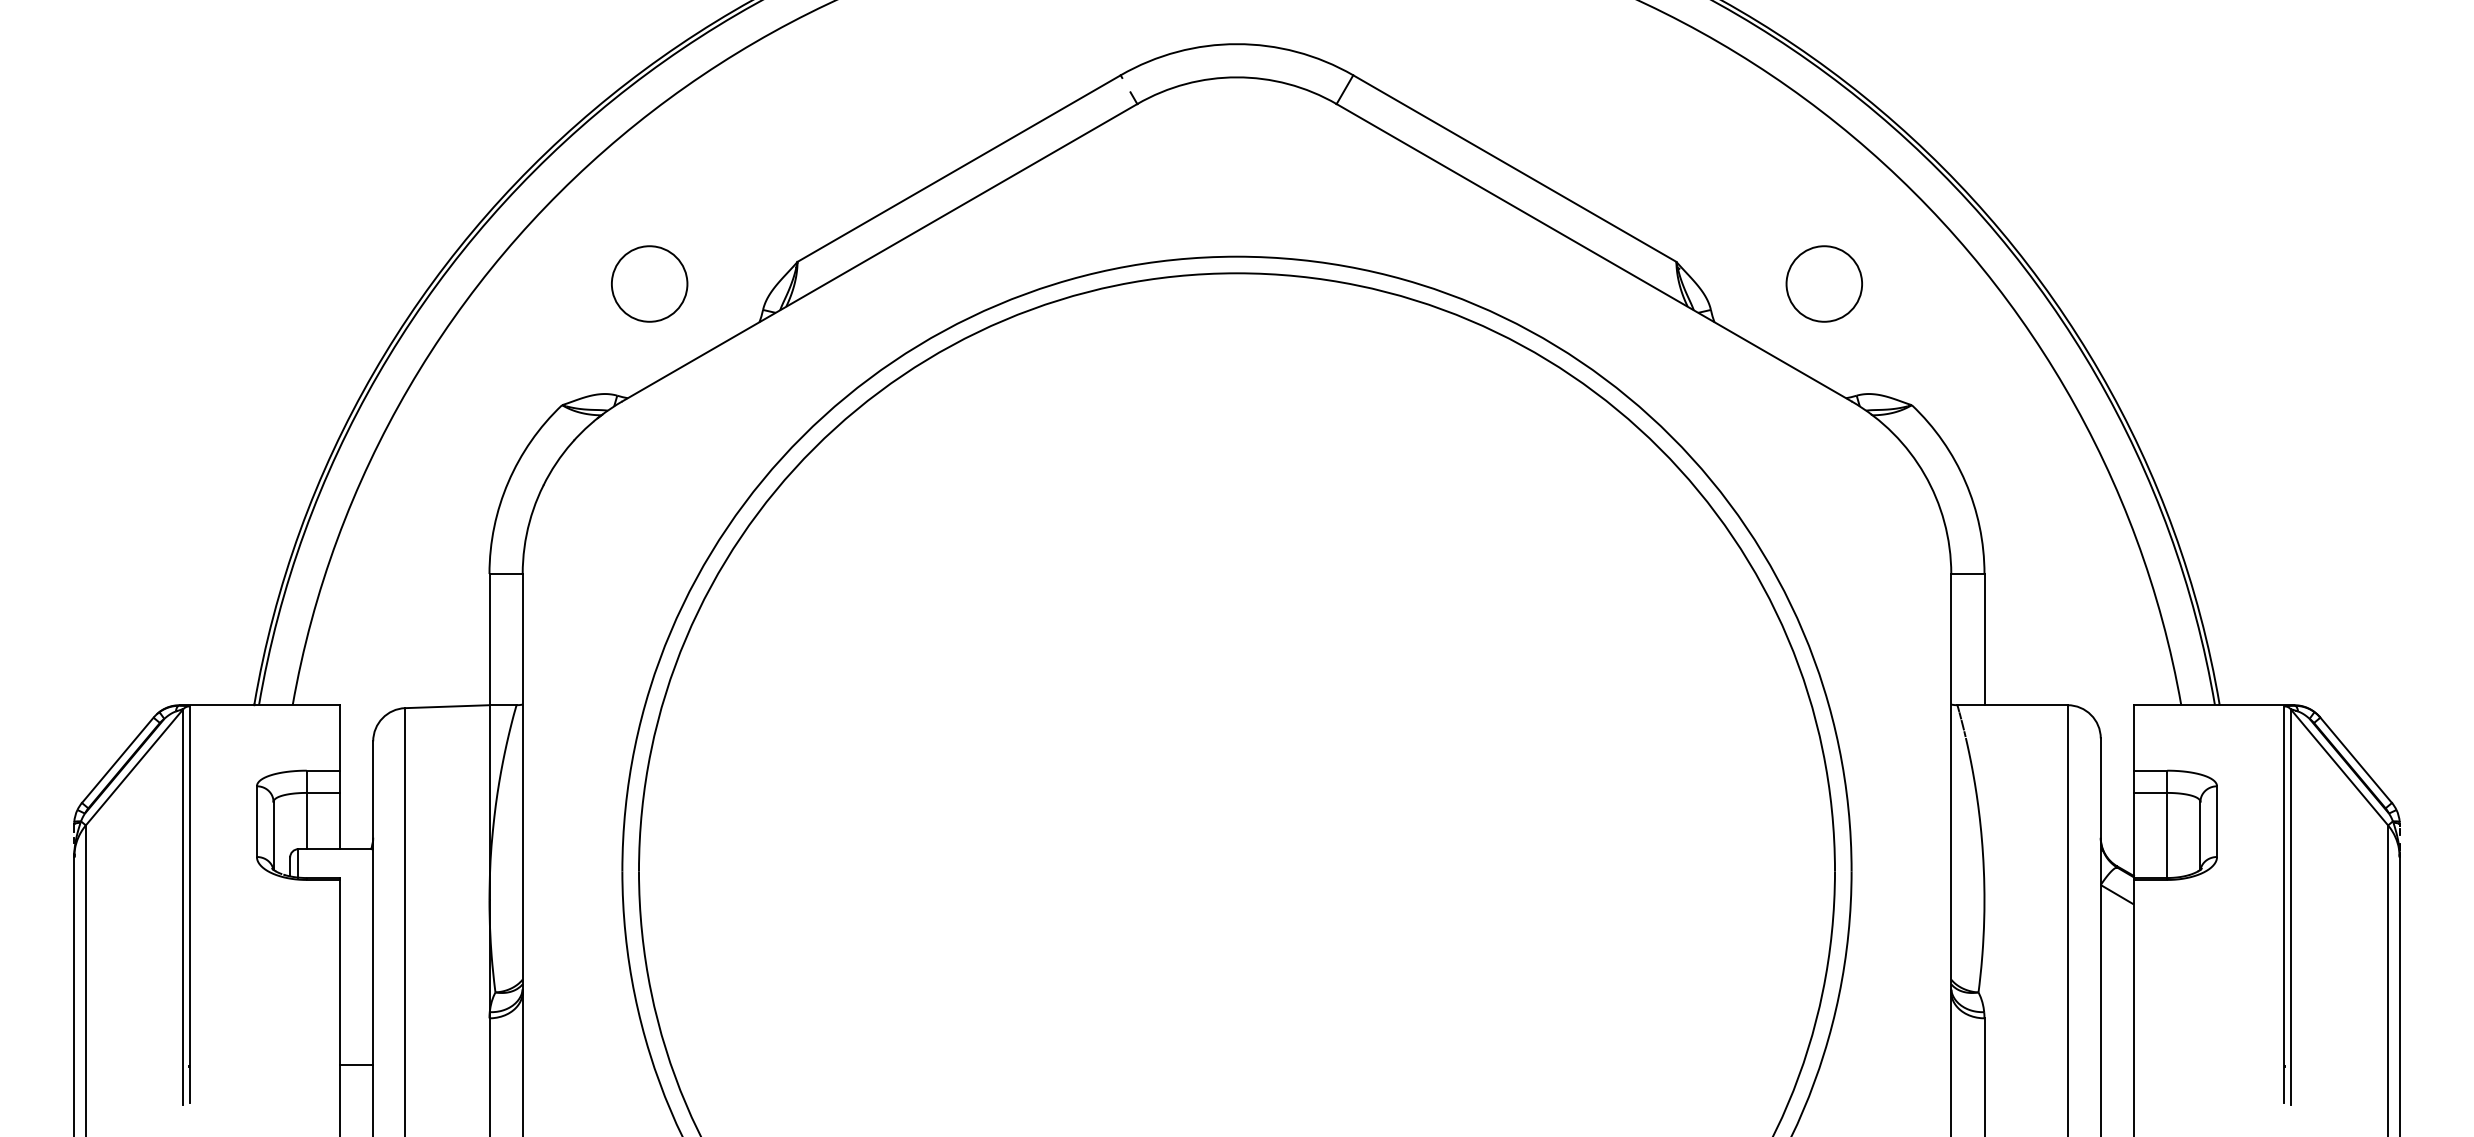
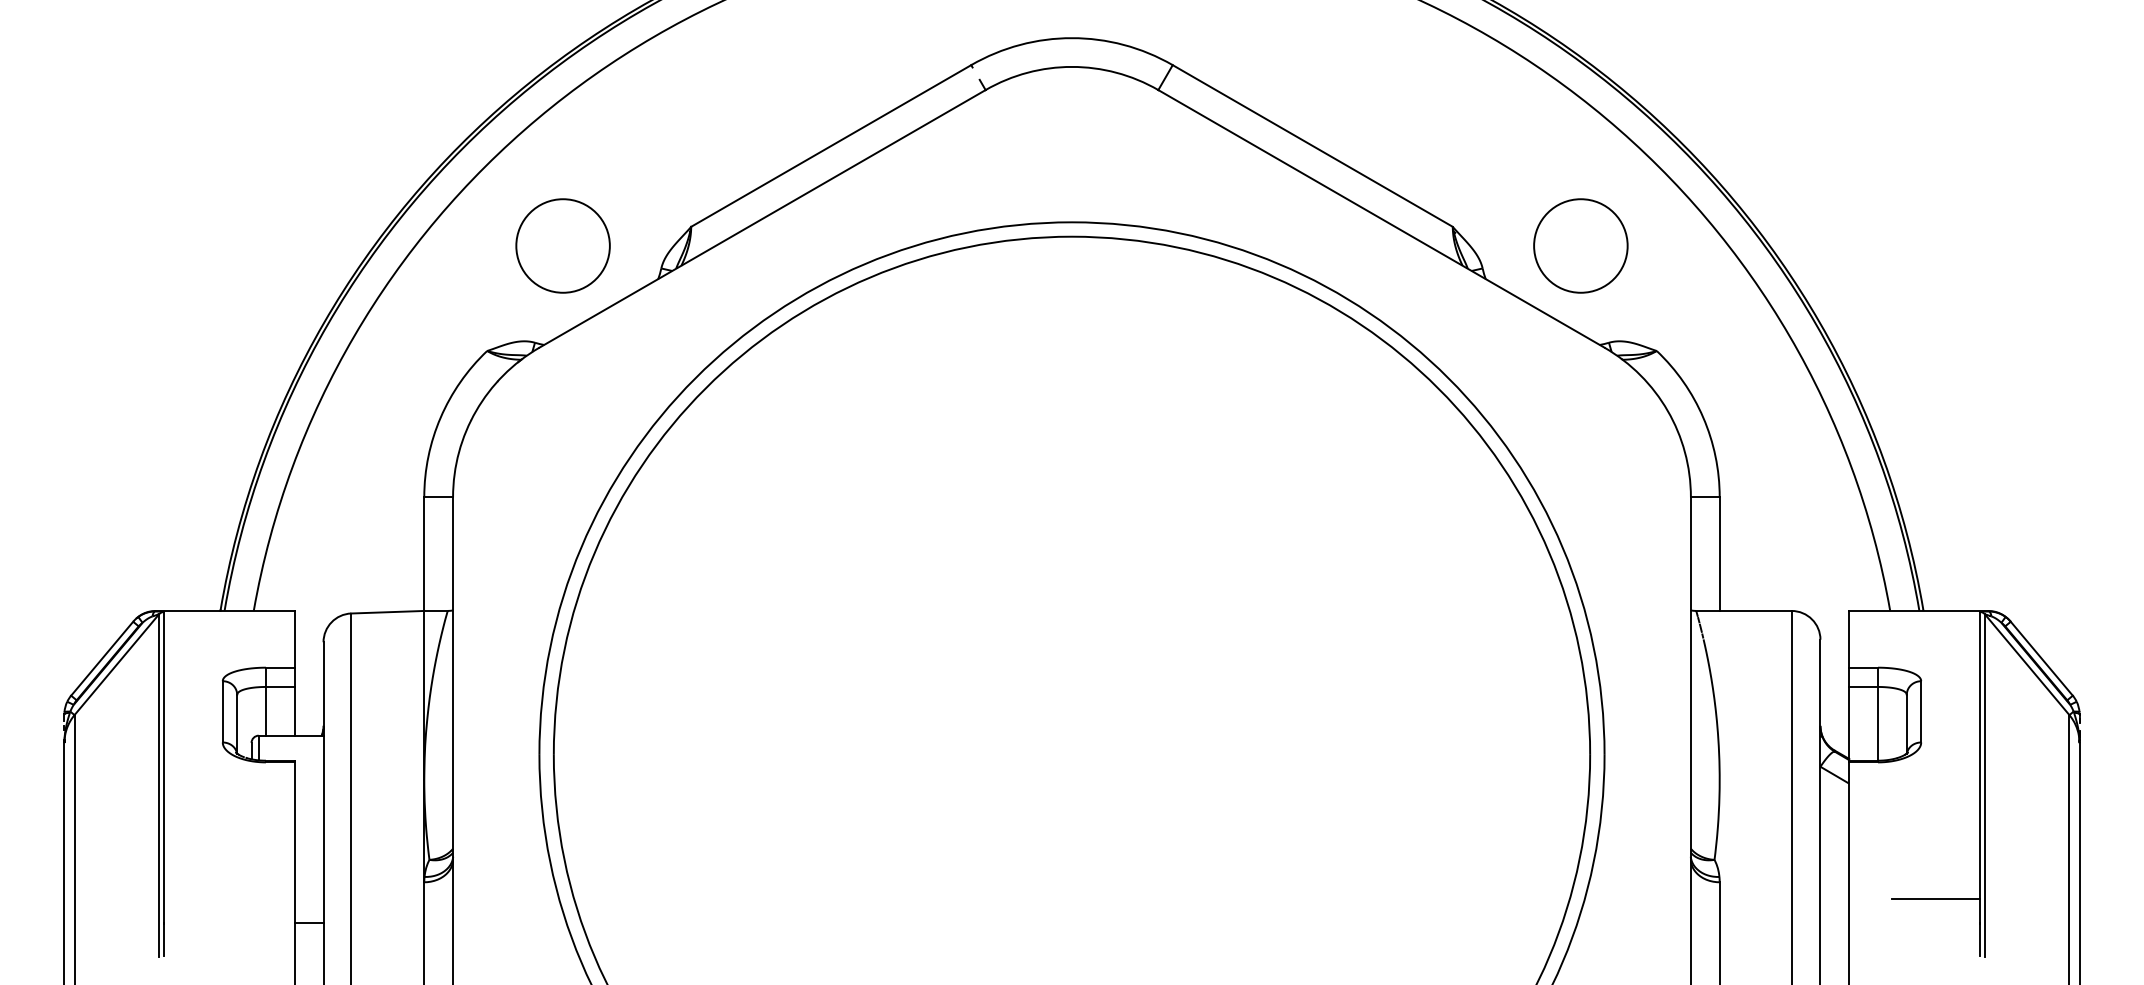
part: (649, 283) -> (562, 245), size x1.43
part: (1824, 283) -> (1581, 245), size x1.43
line: (2233, 1037) -> (1935, 898), added

